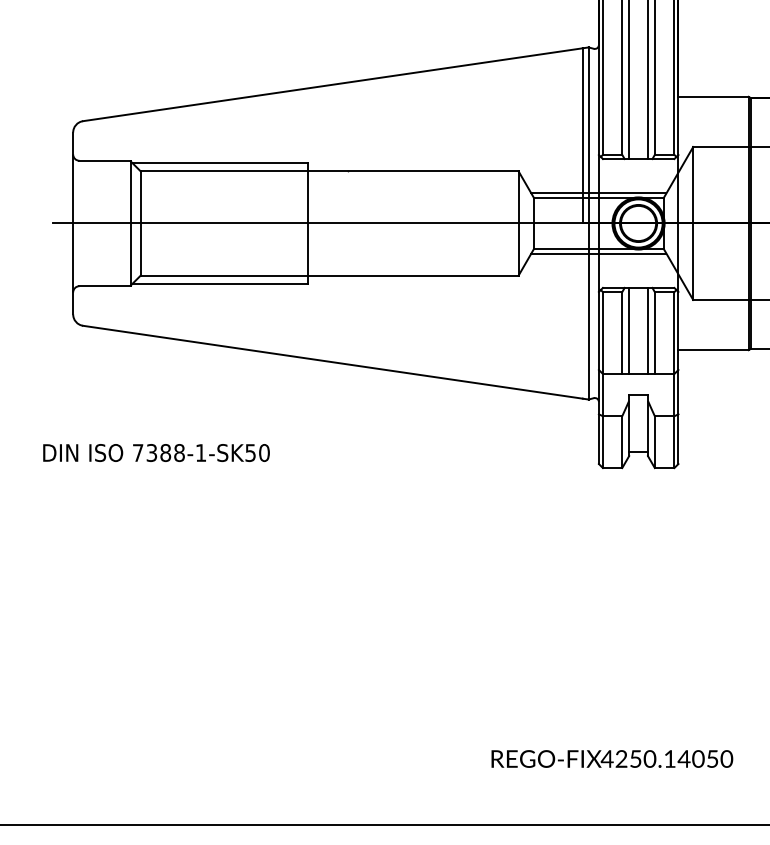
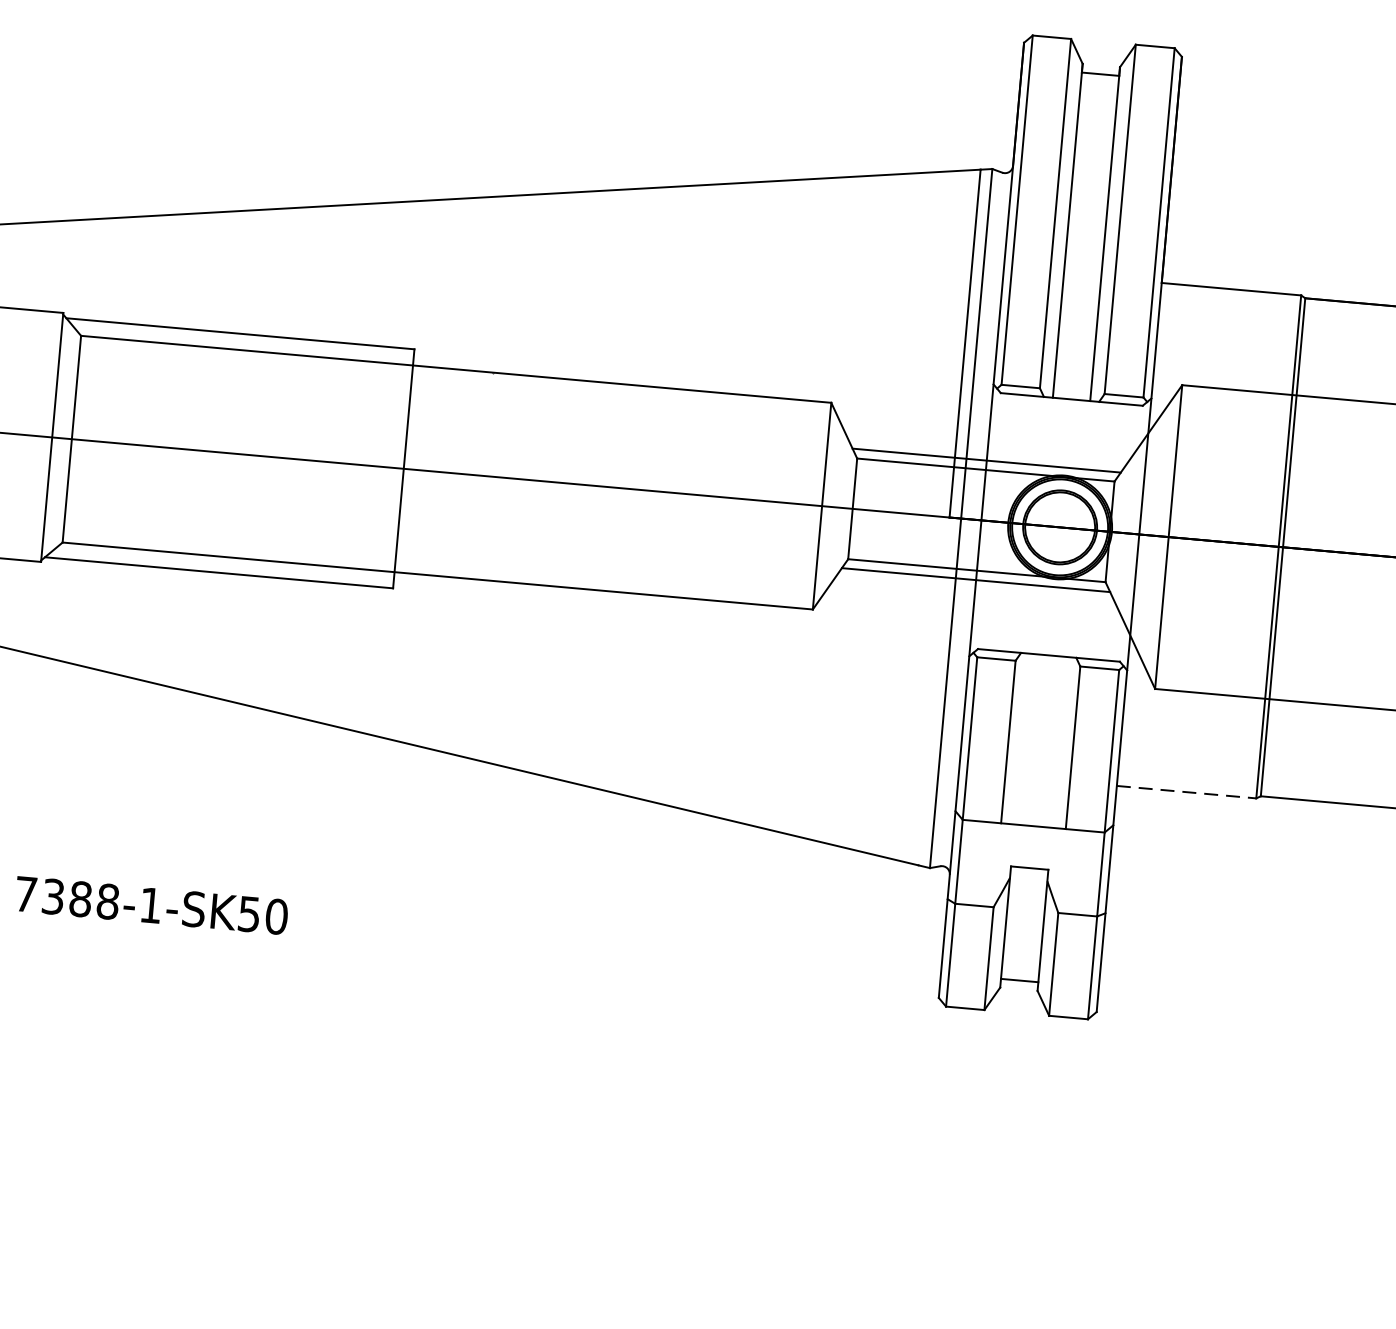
line: (629, 330) -> (1023, 738), removed
line: (647, 330) -> (1058, 741), removed
line: (714, 350) -> (1188, 792), solid -> dashed

